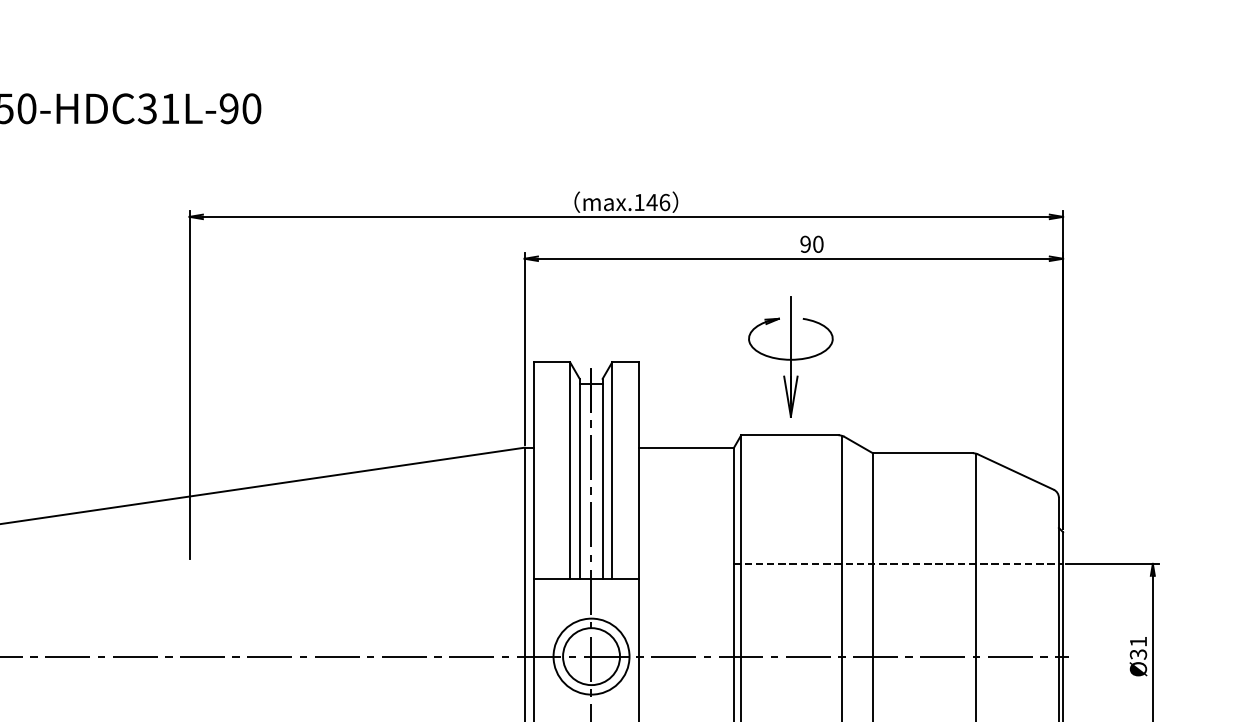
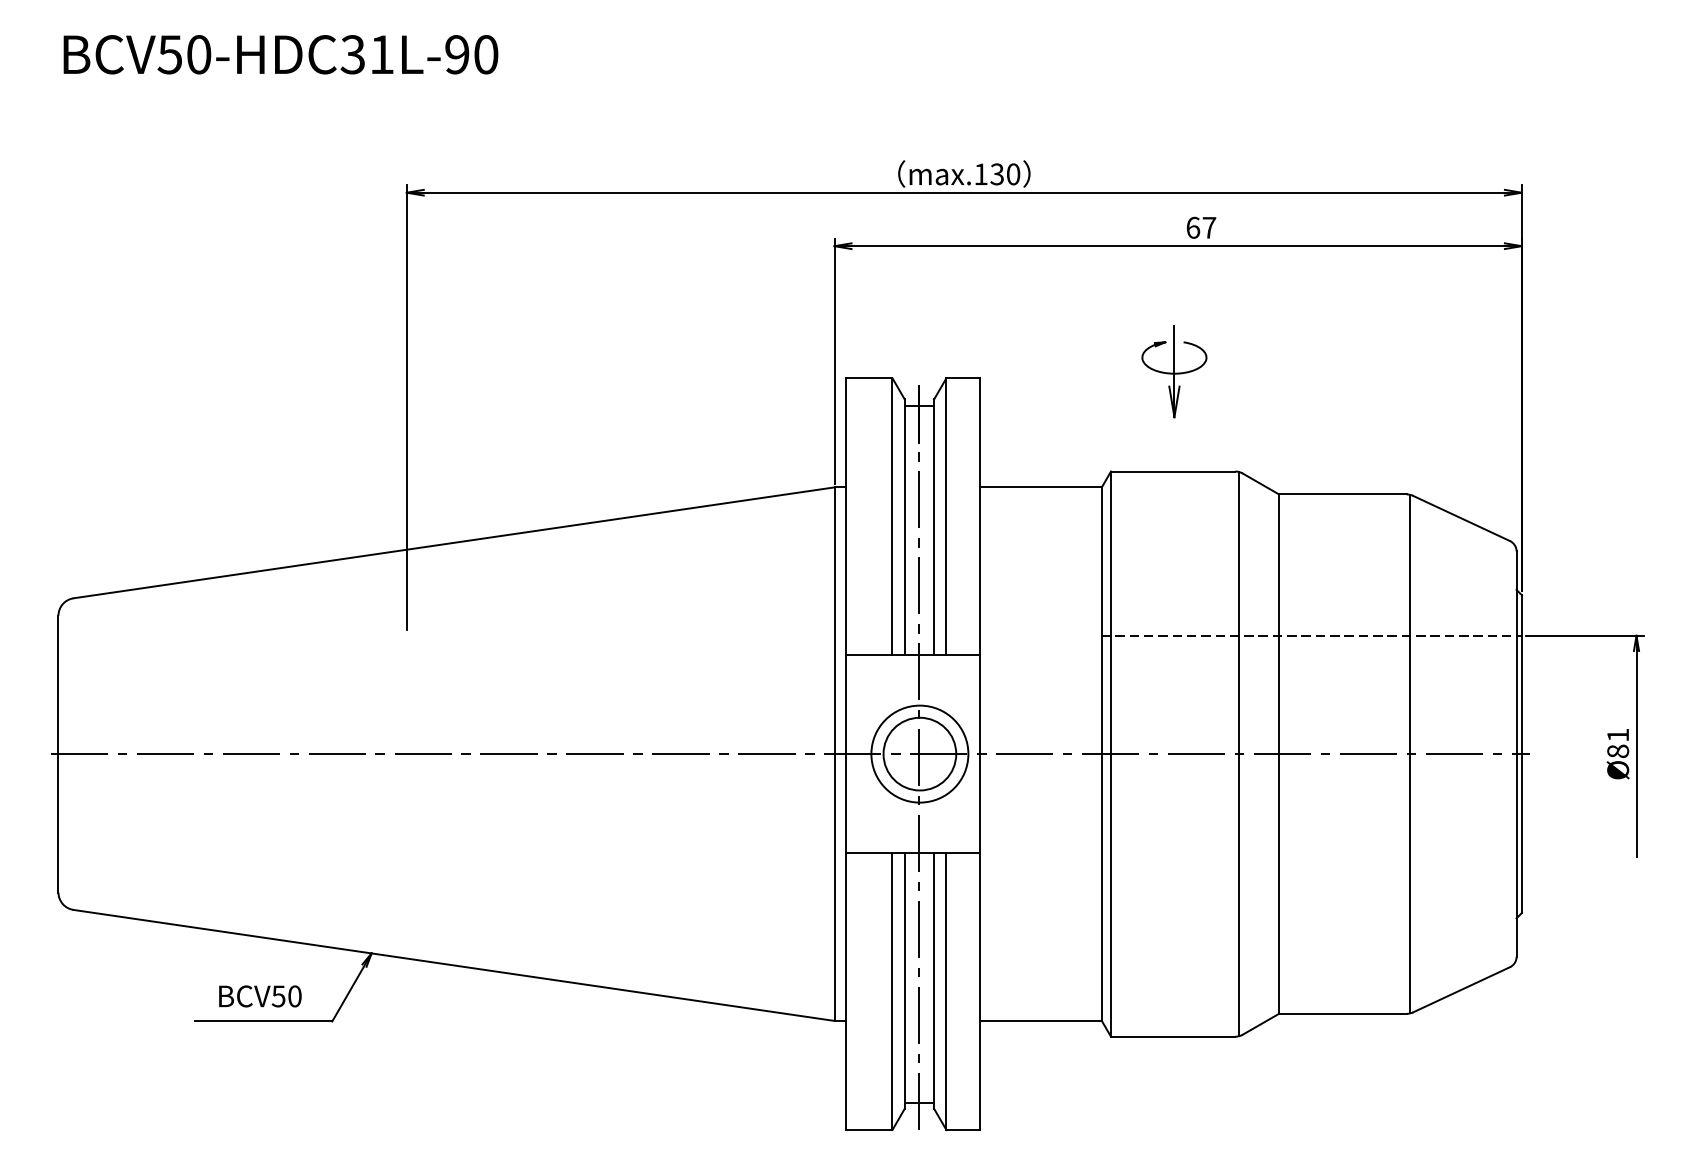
text: (657, 202) -> (1004, 174), max.146 -> max.130
text: (812, 244) -> (1201, 227), 90 -> 67
part: (790, 356) -> (1174, 371), size x0.6
text: (1137, 654) -> (1617, 751), 31 -> 81

